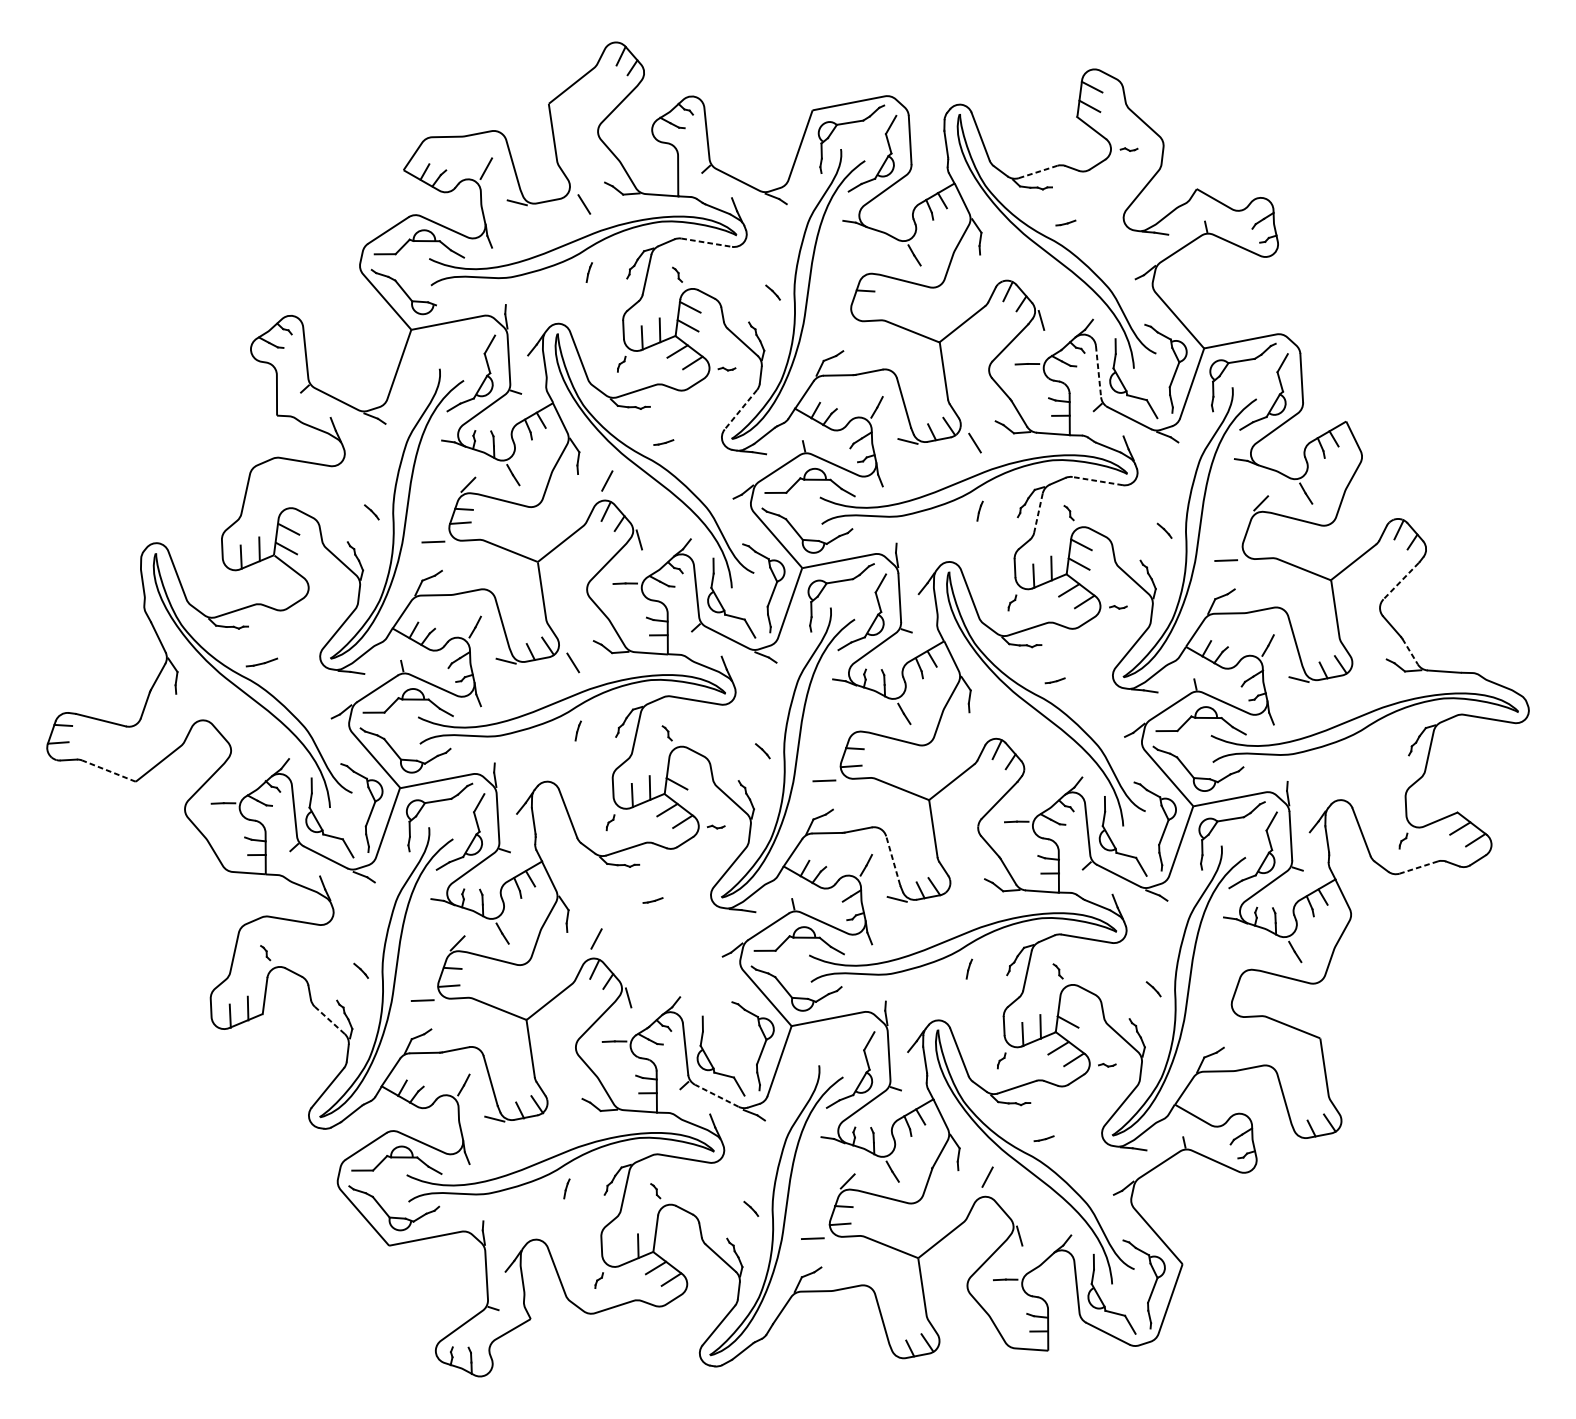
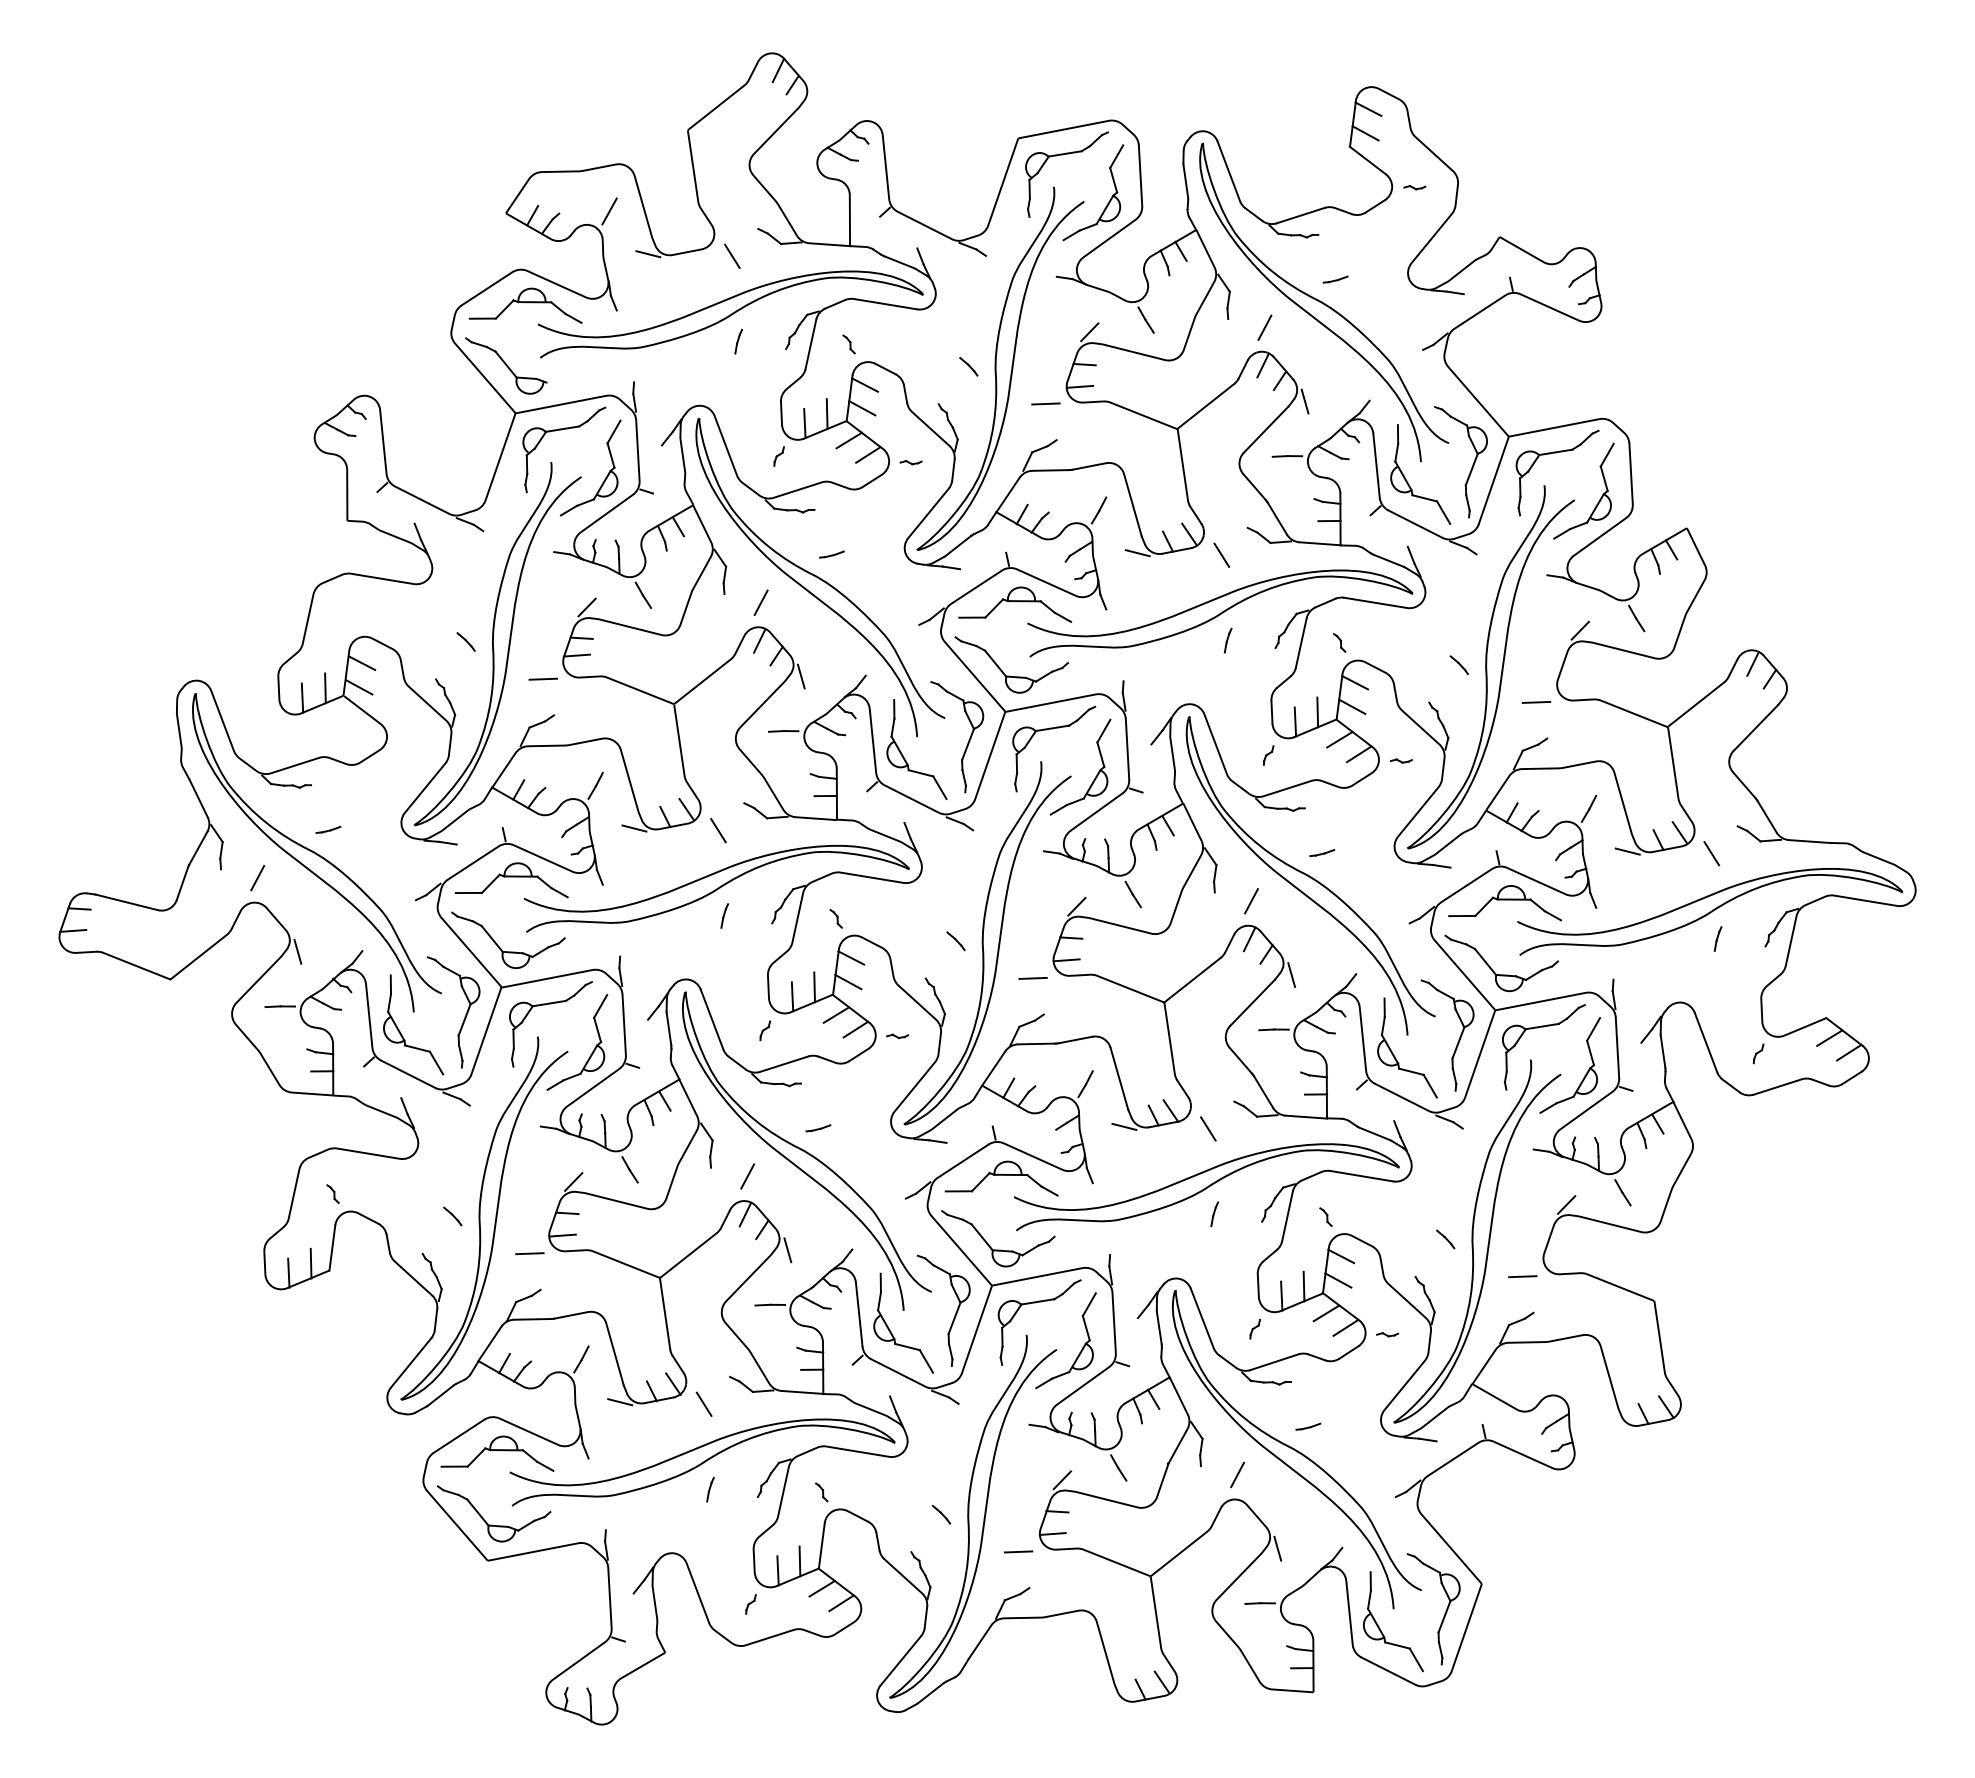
line: (1038, 171) -> (1301, 215), dashed -> solid
line: (707, 242) -> (886, 304), dashed -> solid
line: (1009, 261) -> (1264, 327), added
line: (869, 265) -> (1089, 332), added
line: (862, 308) -> (1080, 386), added
line: (834, 321) -> (1045, 403), added
part: (448, 343) -> (562, 430), added
line: (1098, 372) -> (1376, 466), dashed -> solid
line: (740, 409) -> (928, 513), dashed -> solid
line: (1097, 480) -> (1375, 602), dashed -> solid
line: (1038, 513) -> (1301, 643), dashed -> solid
line: (1401, 581) -> (1755, 728), dashed -> solid
line: (1409, 651) -> (1766, 816), dashed -> solid
part: (261, 662) -> (328, 829), size x0.62
line: (1365, 681) -> (1711, 853), added
line: (205, 701) -> (257, 878), added
line: (998, 719) -> (1251, 901), added
line: (859, 723) -> (1076, 906), added
line: (1370, 749) -> (1717, 938), added
line: (237, 759) -> (297, 951), added
line: (679, 764) -> (851, 957), added
line: (108, 770) -> (136, 965), dashed -> solid
line: (1030, 777) -> (1291, 974), added
line: (893, 860) -> (1119, 1078), dashed -> solid
line: (1418, 867) -> (1777, 1087), dashed -> solid
line: (964, 900) -> (1208, 1128), added
part: (643, 918) -> (806, 1150), added
line: (1250, 961) -> (1566, 1204), added
line: (1070, 1002) -> (1341, 1256), added
line: (1215, 1018) -> (1522, 1276), added
line: (329, 1020) -> (413, 1278), dashed -> solid
part: (826, 1040) -> (1035, 1303), added
line: (716, 1095) -> (897, 1372), dashed -> solid
line: (561, 1120) -> (703, 1403), added
line: (620, 1253) -> (777, 1570), added

